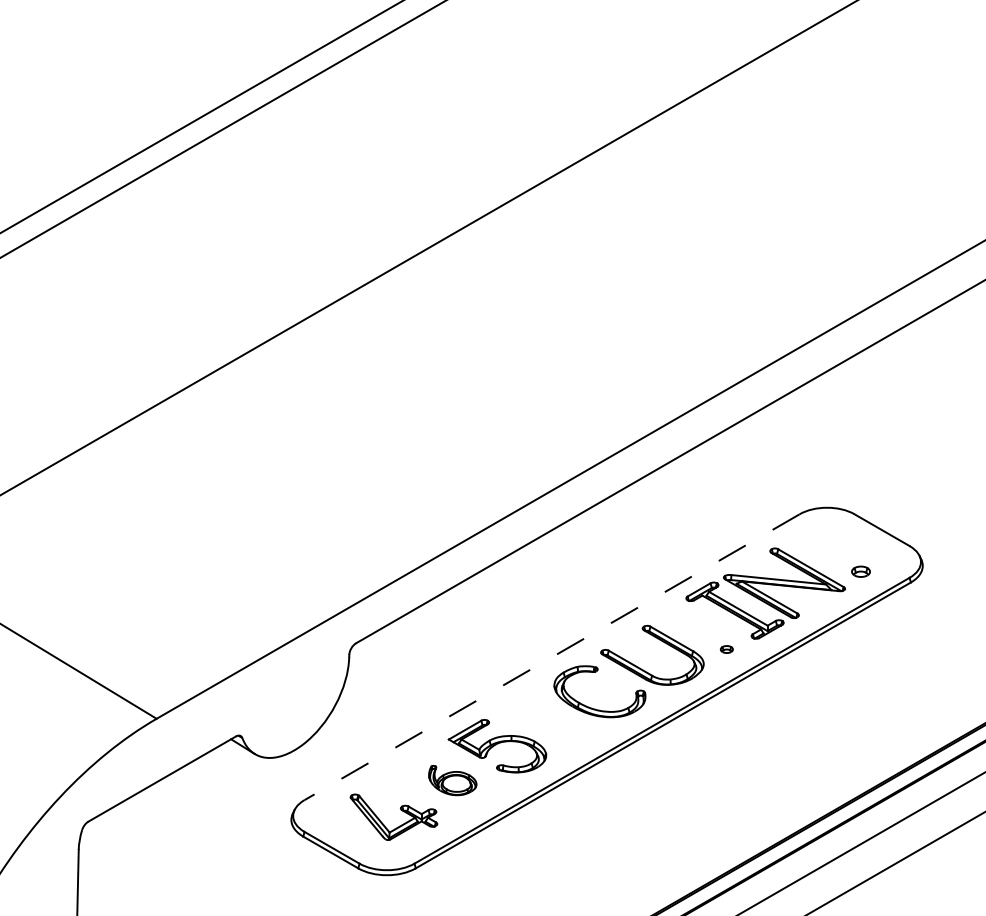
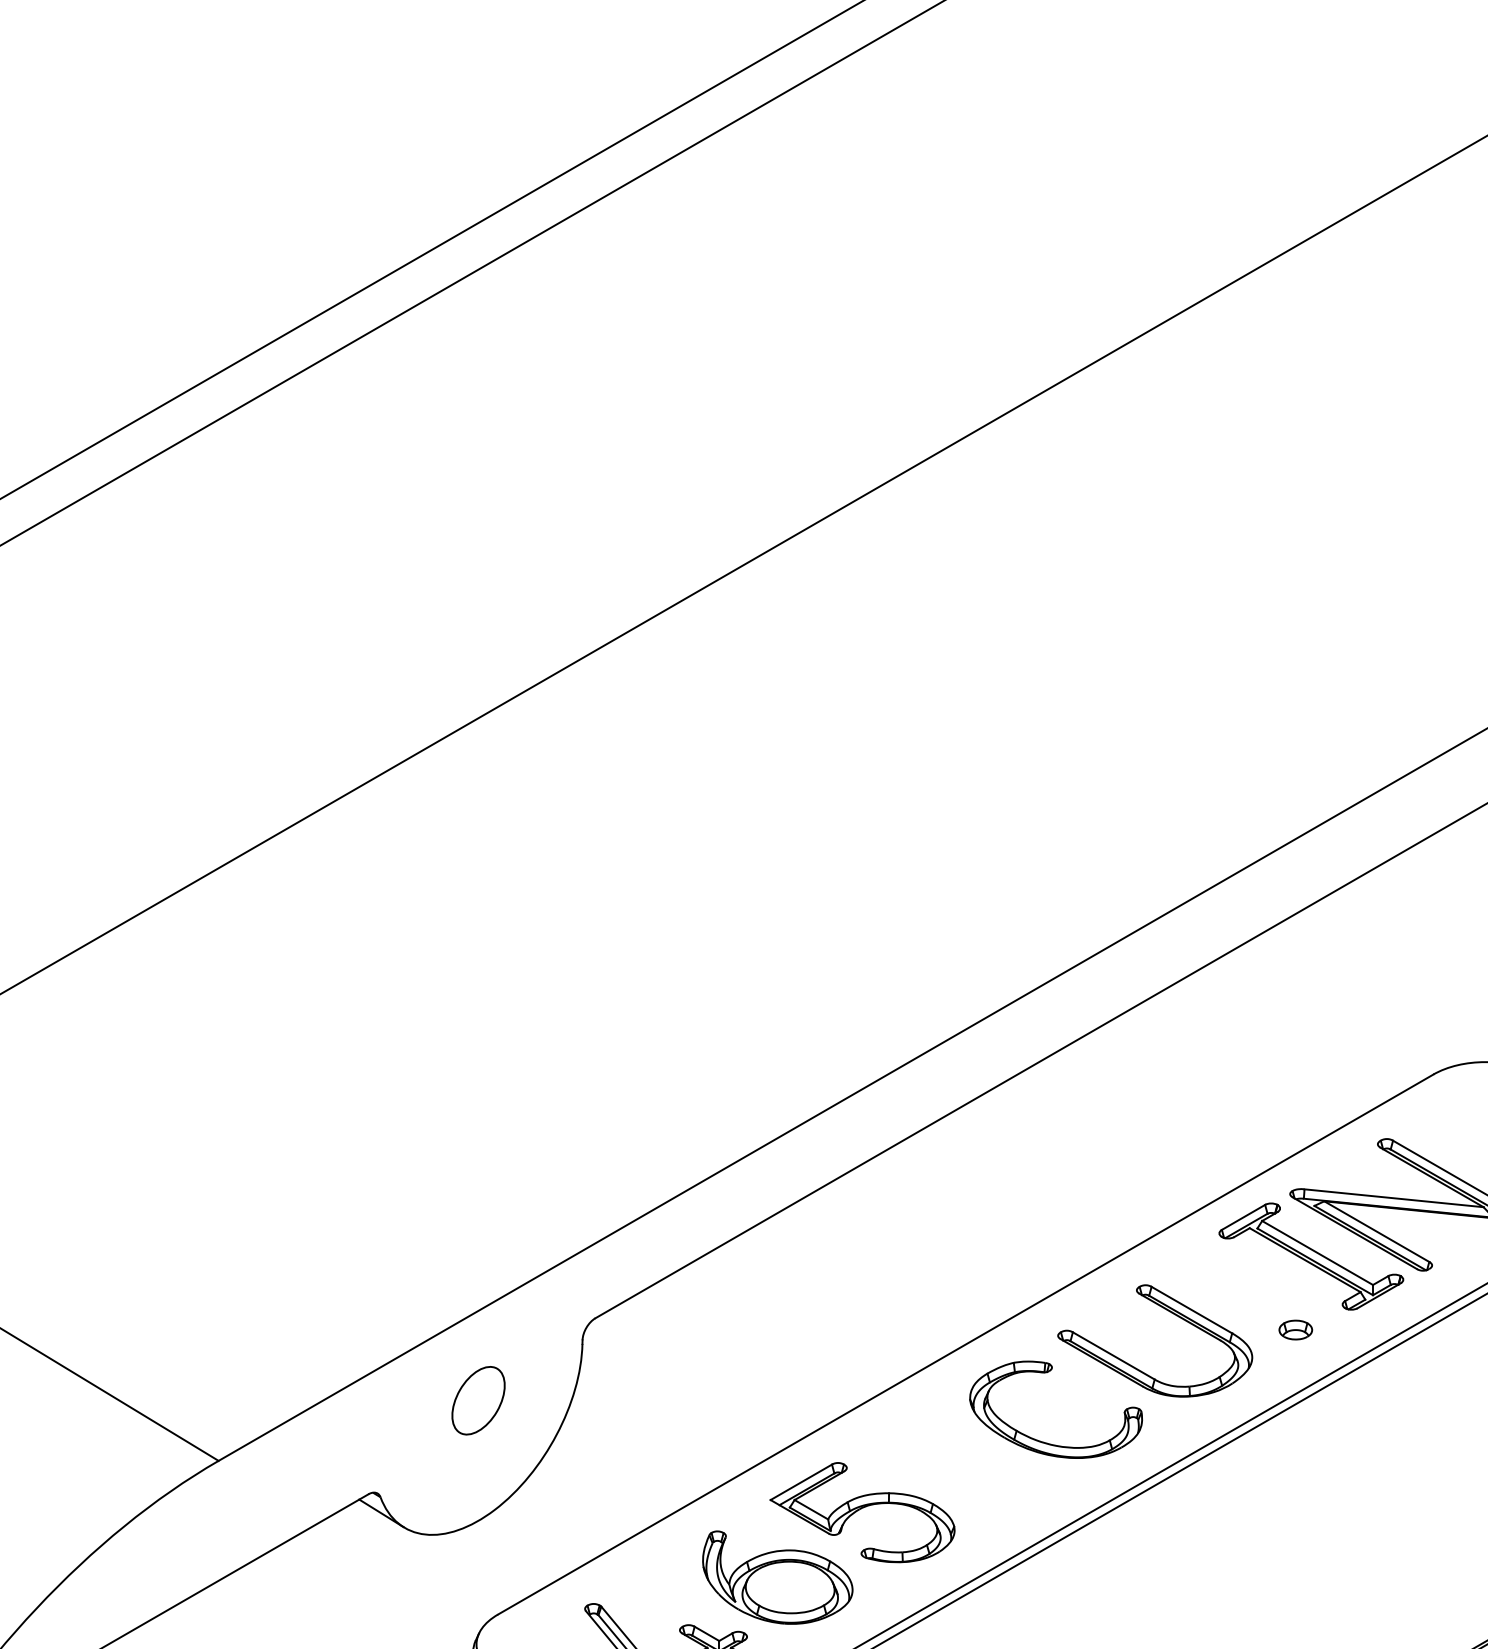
part: (726, 649) -> (1295, 1329), size x1.43
line: (552, 657) -> (966, 1345), dashed -> solid
part: (293, 686) -> (477, 1399), added
part: (452, 780) -> (777, 1577), size x1.67

